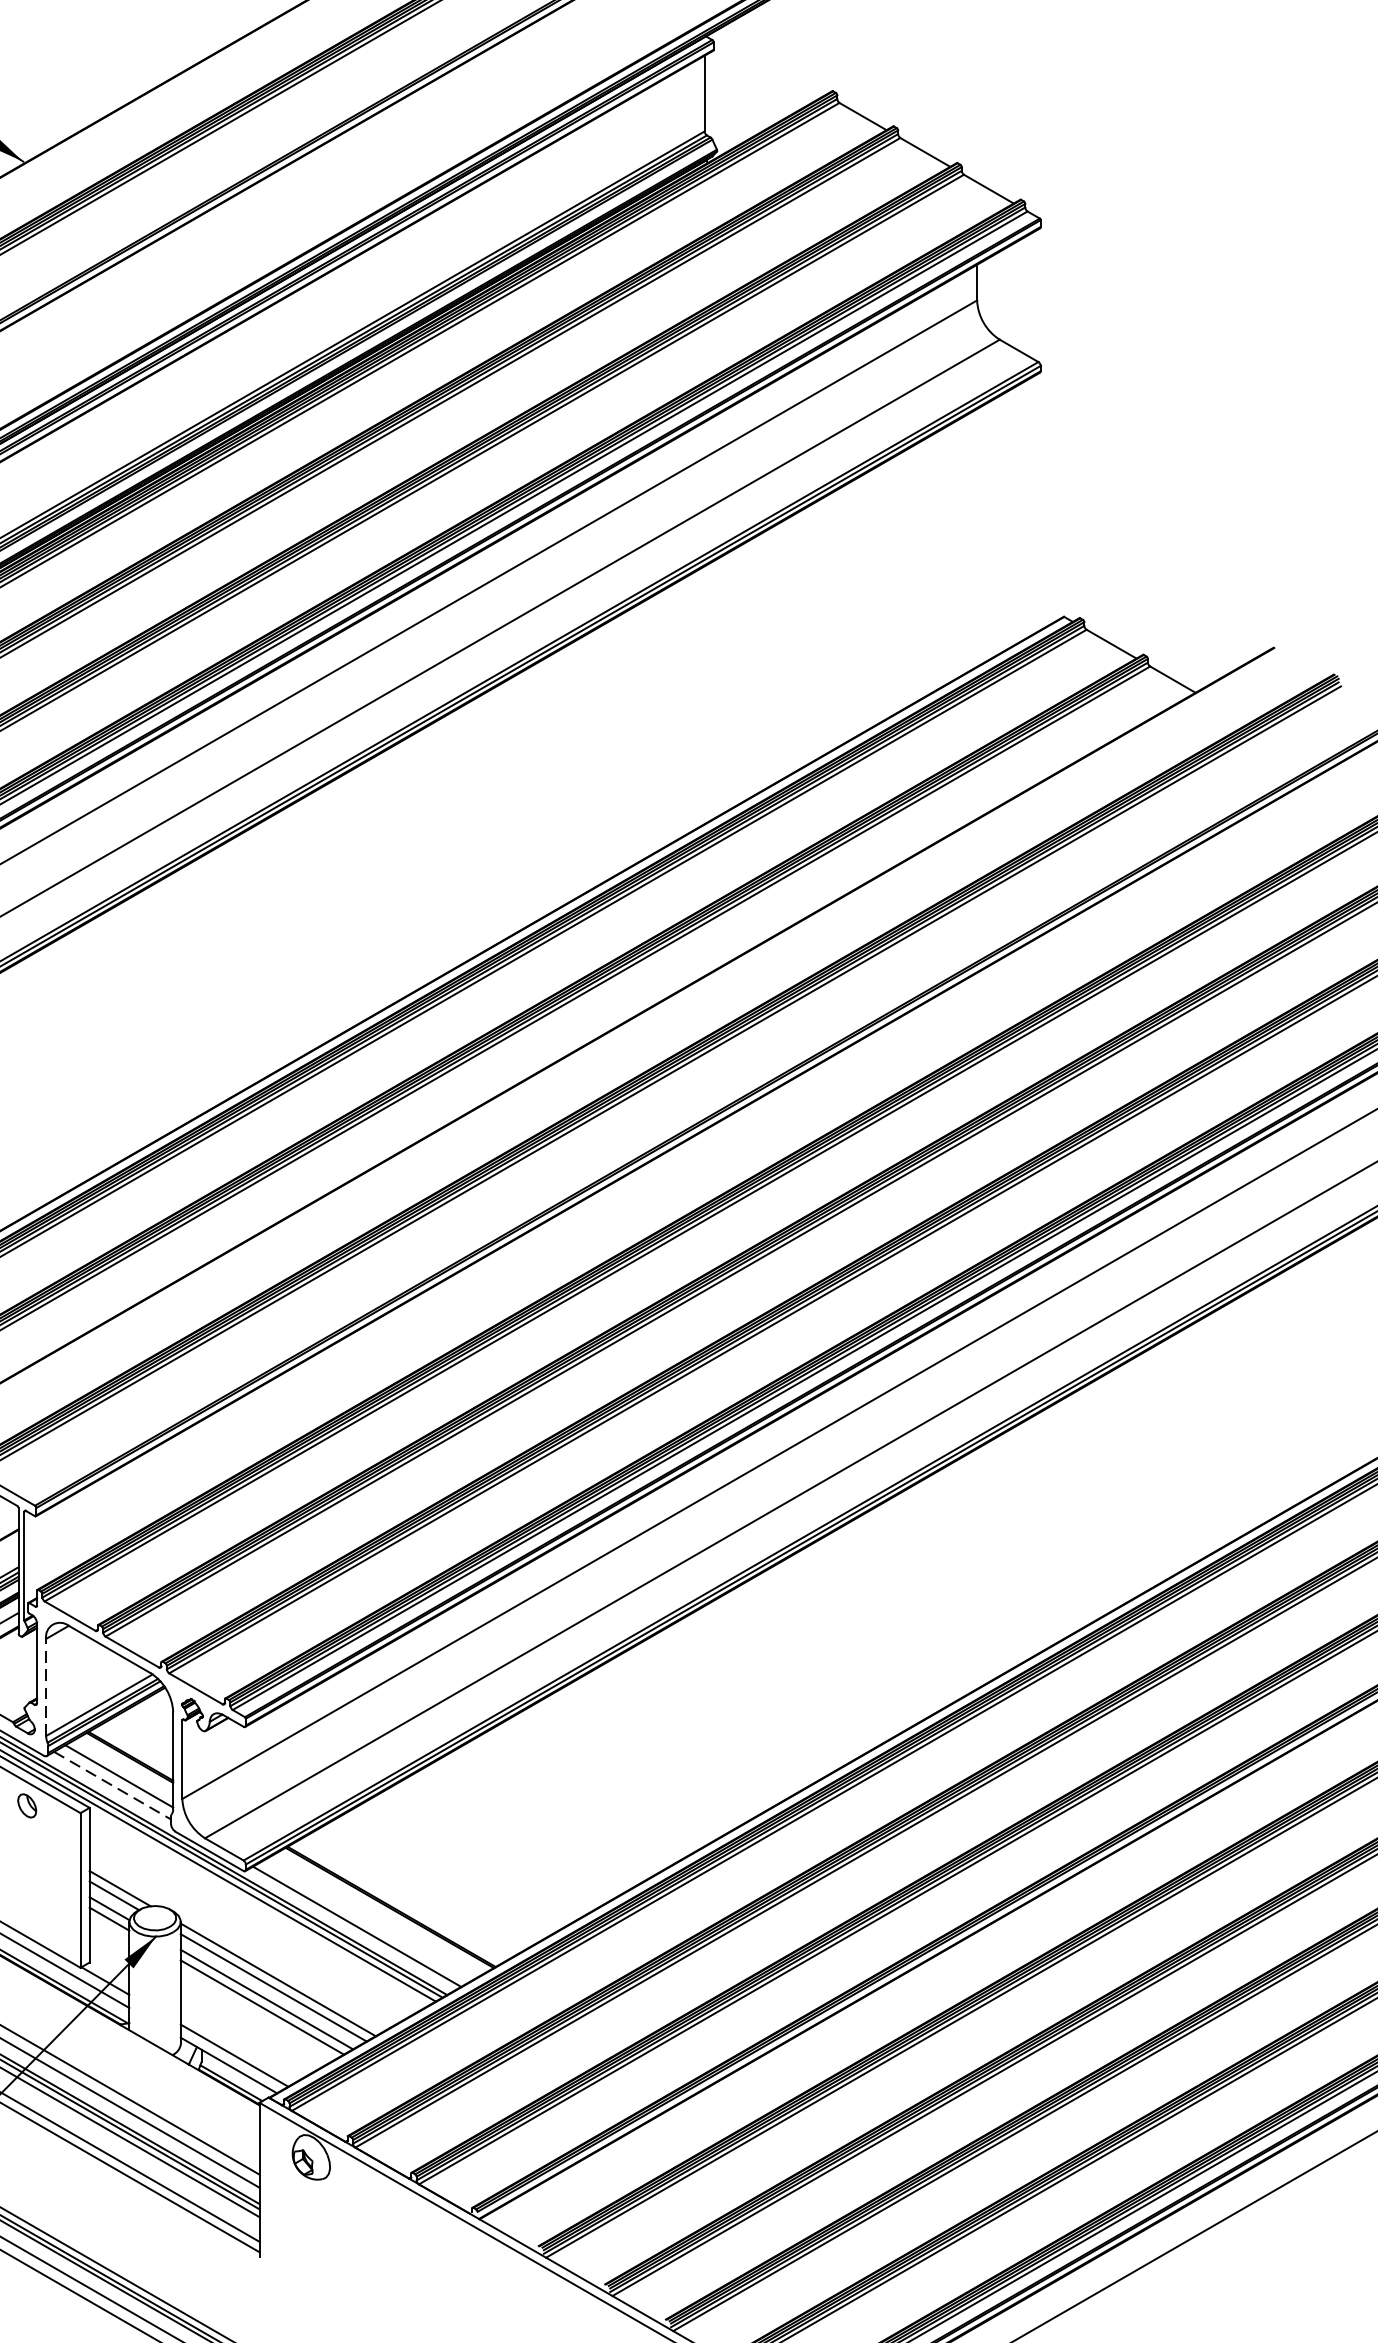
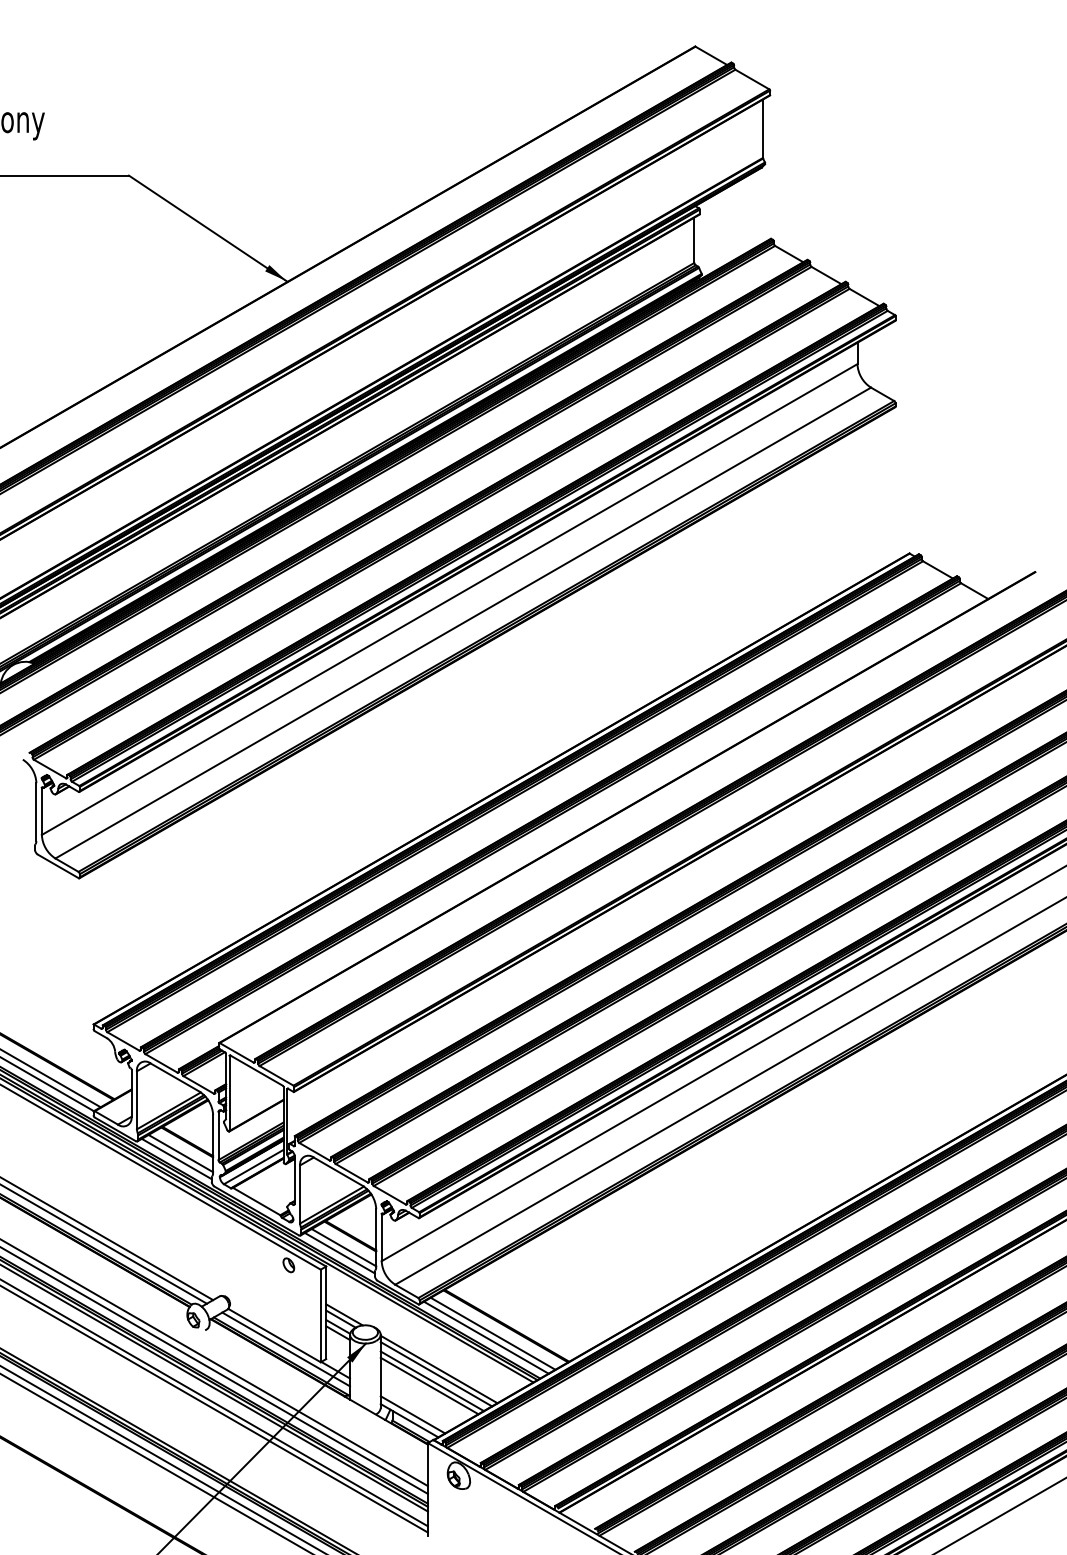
line: (46, 1685) -> (300, 1193), dashed -> solid
line: (113, 1786) -> (340, 1253), dashed -> solid
line: (367, 1919) -> (492, 1333), added

